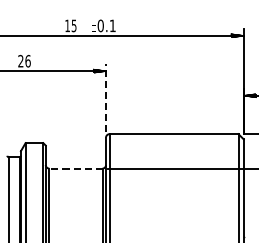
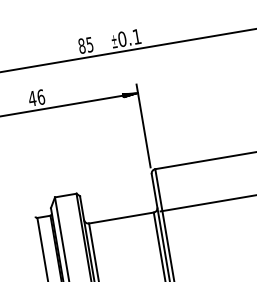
text: (67, 25) -> (81, 45), 15 -> 85
text: (20, 60) -> (31, 97), 26 -> 46
line: (106, 97) -> (144, 125), dashed -> solid
line: (75, 168) -> (120, 217), dashed -> solid

